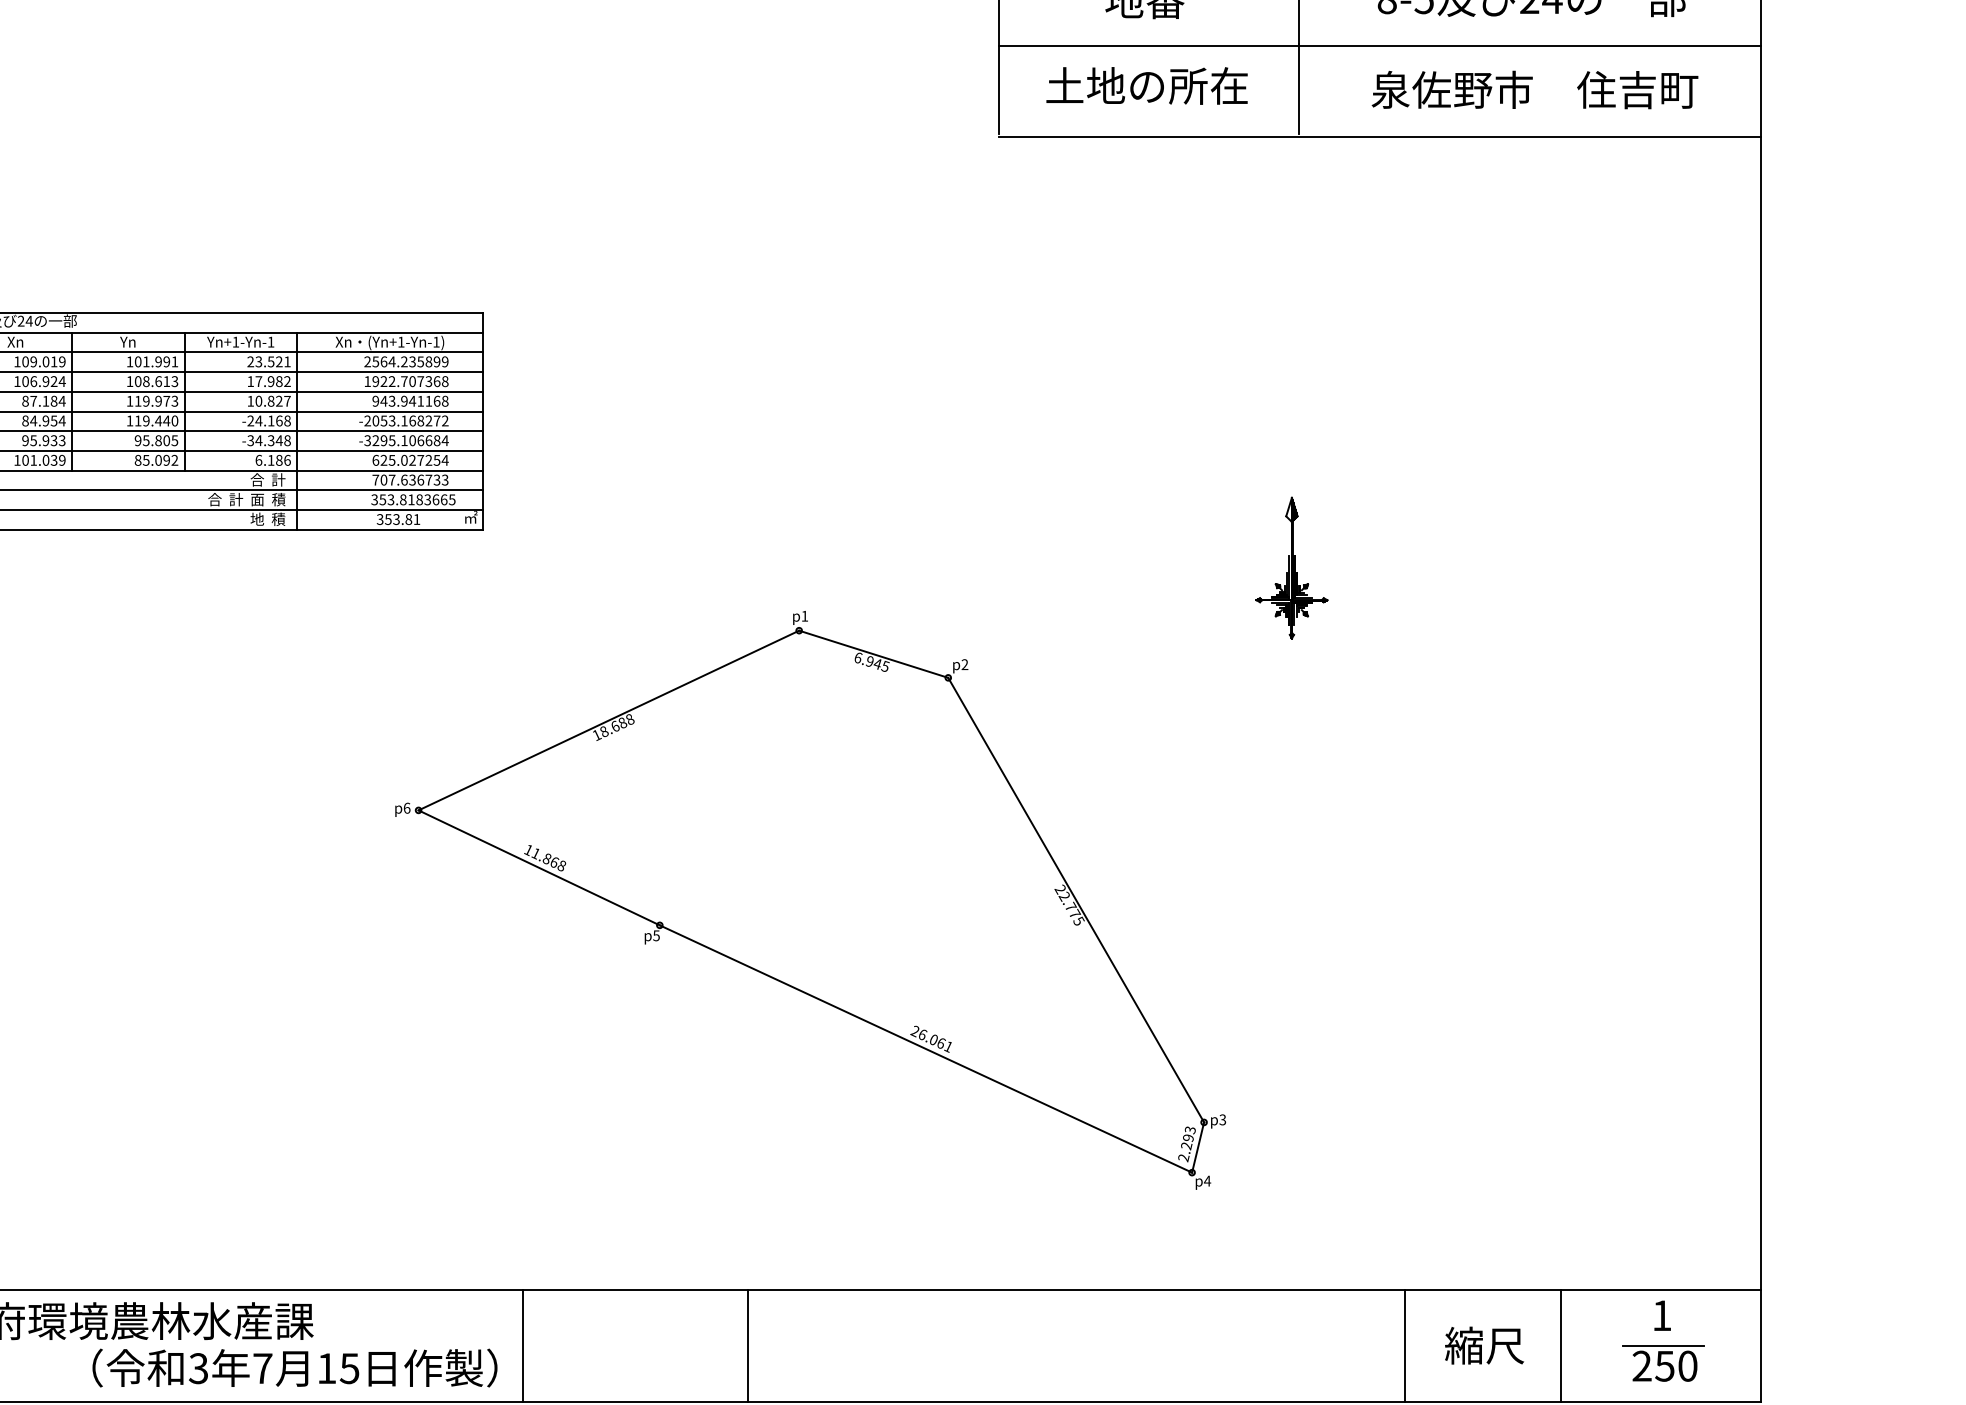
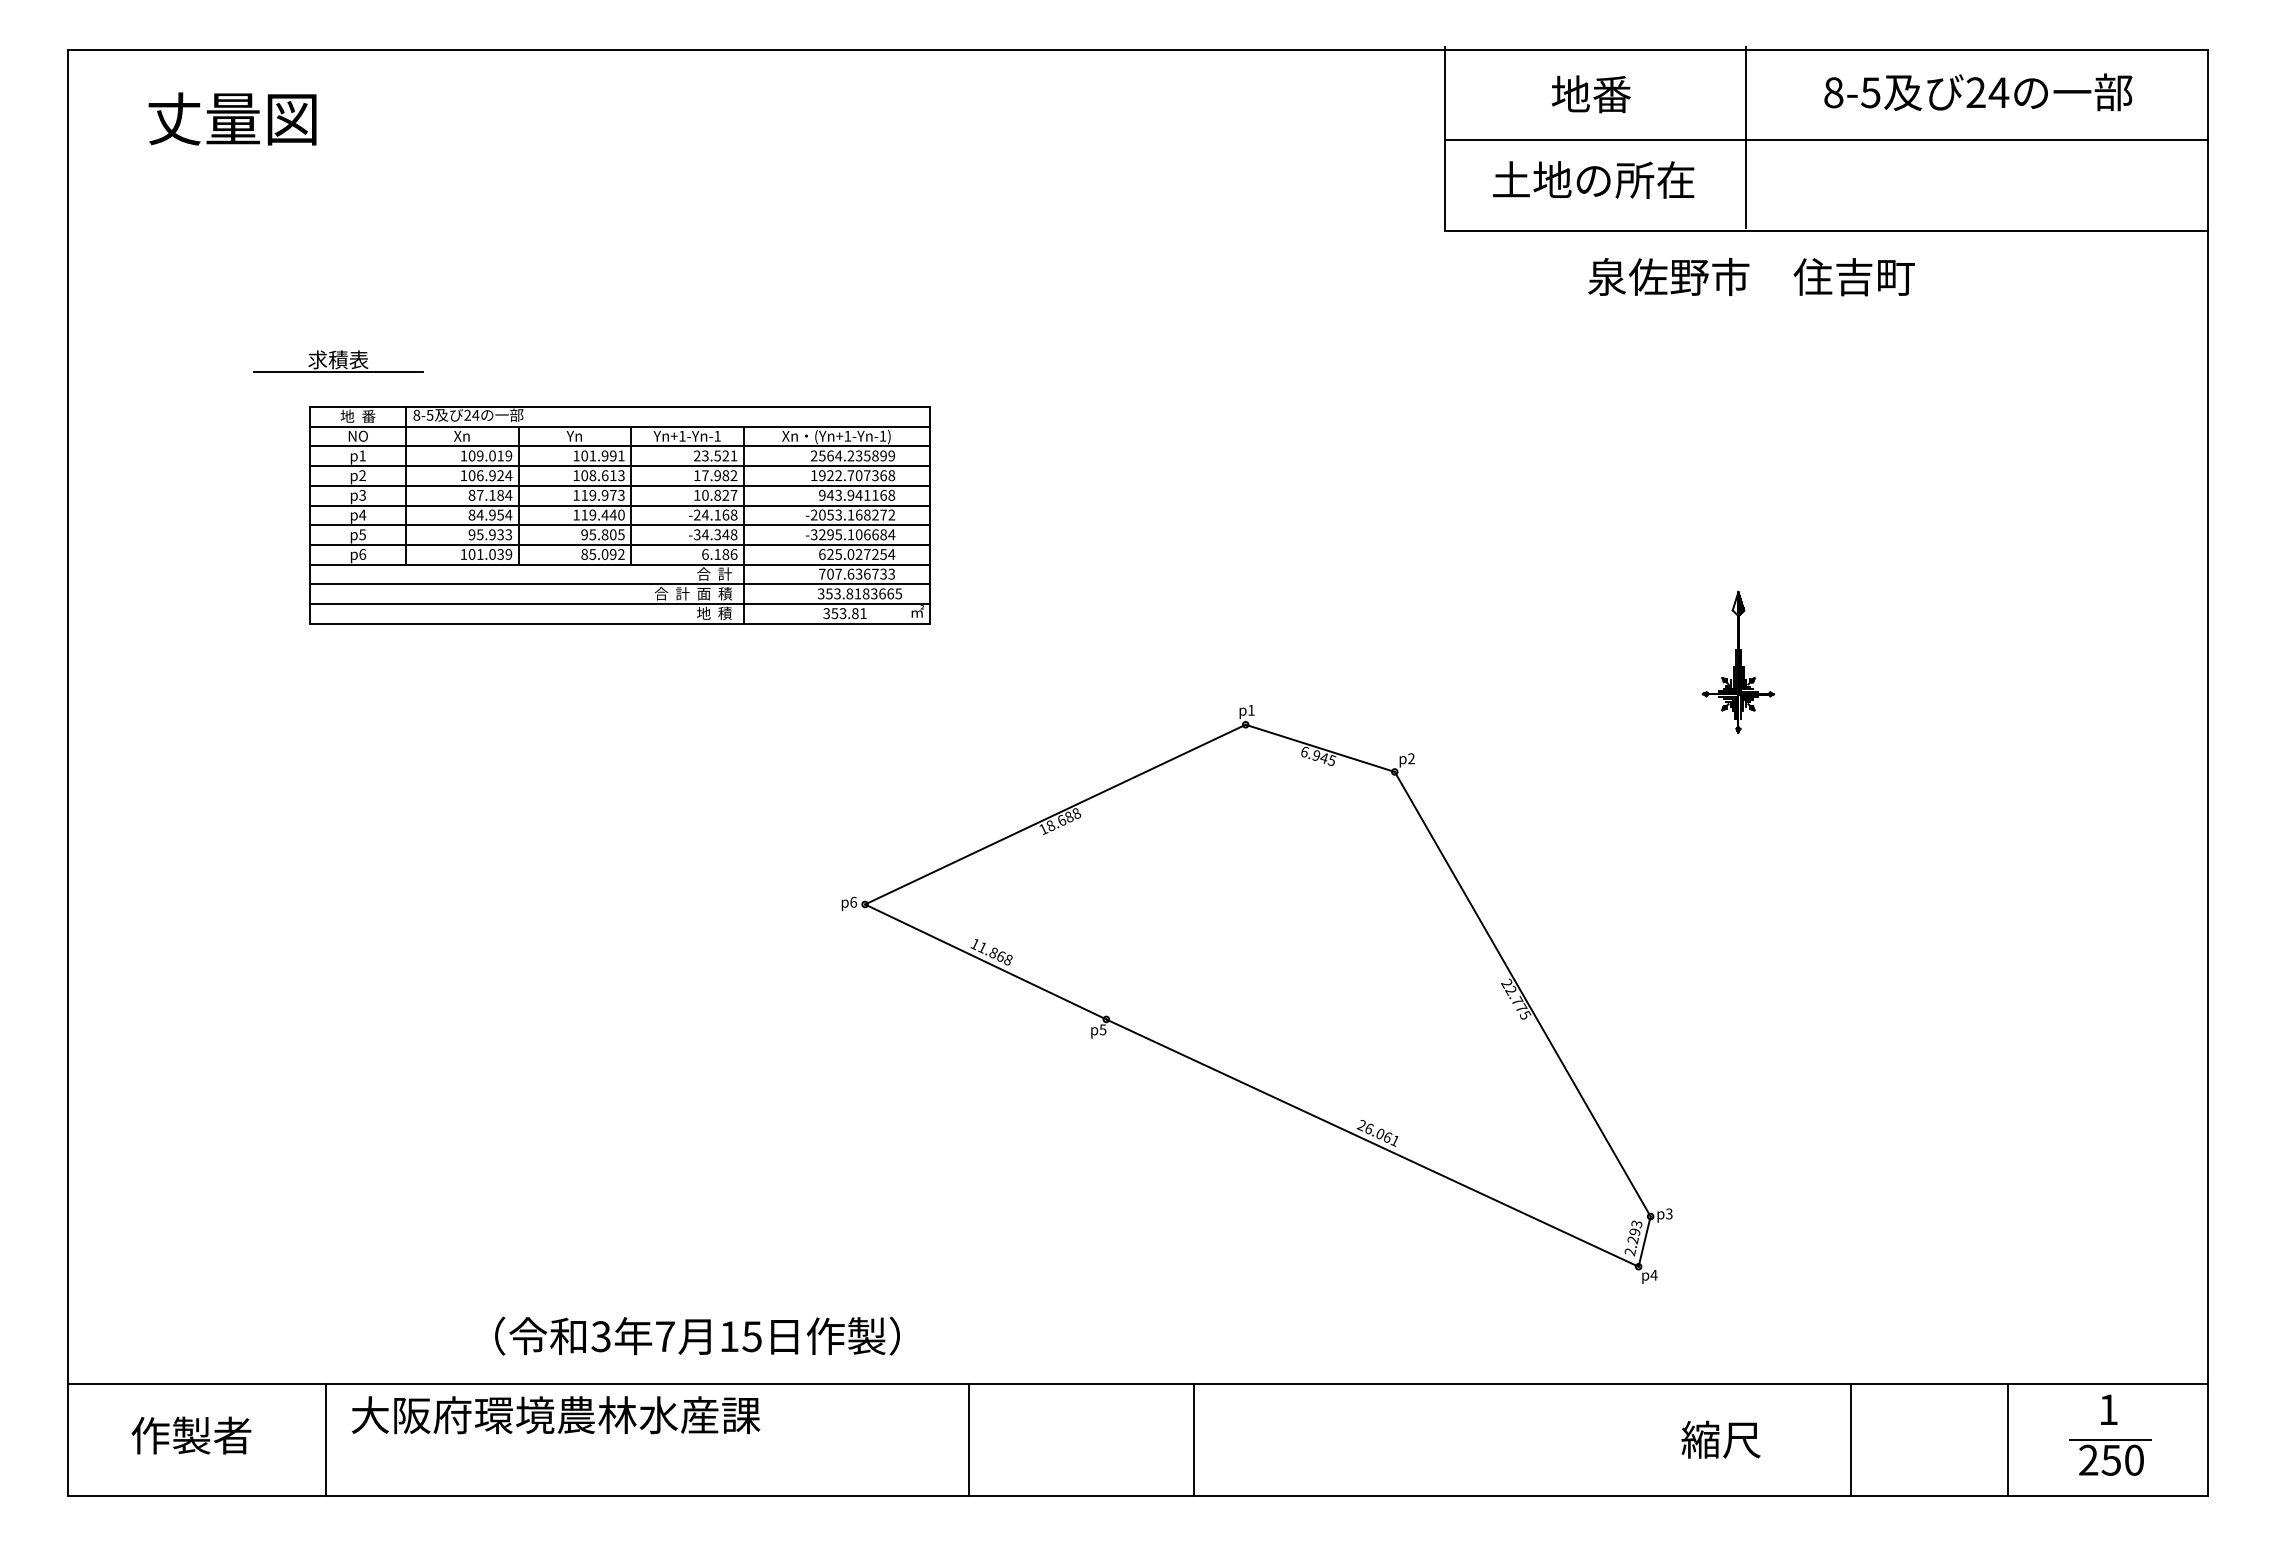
text: (1534, 89) -> (1751, 276), moved
text: (1483, 1345) -> (1720, 1439), moved
text: (294, 1367) -> (697, 1335), moved

